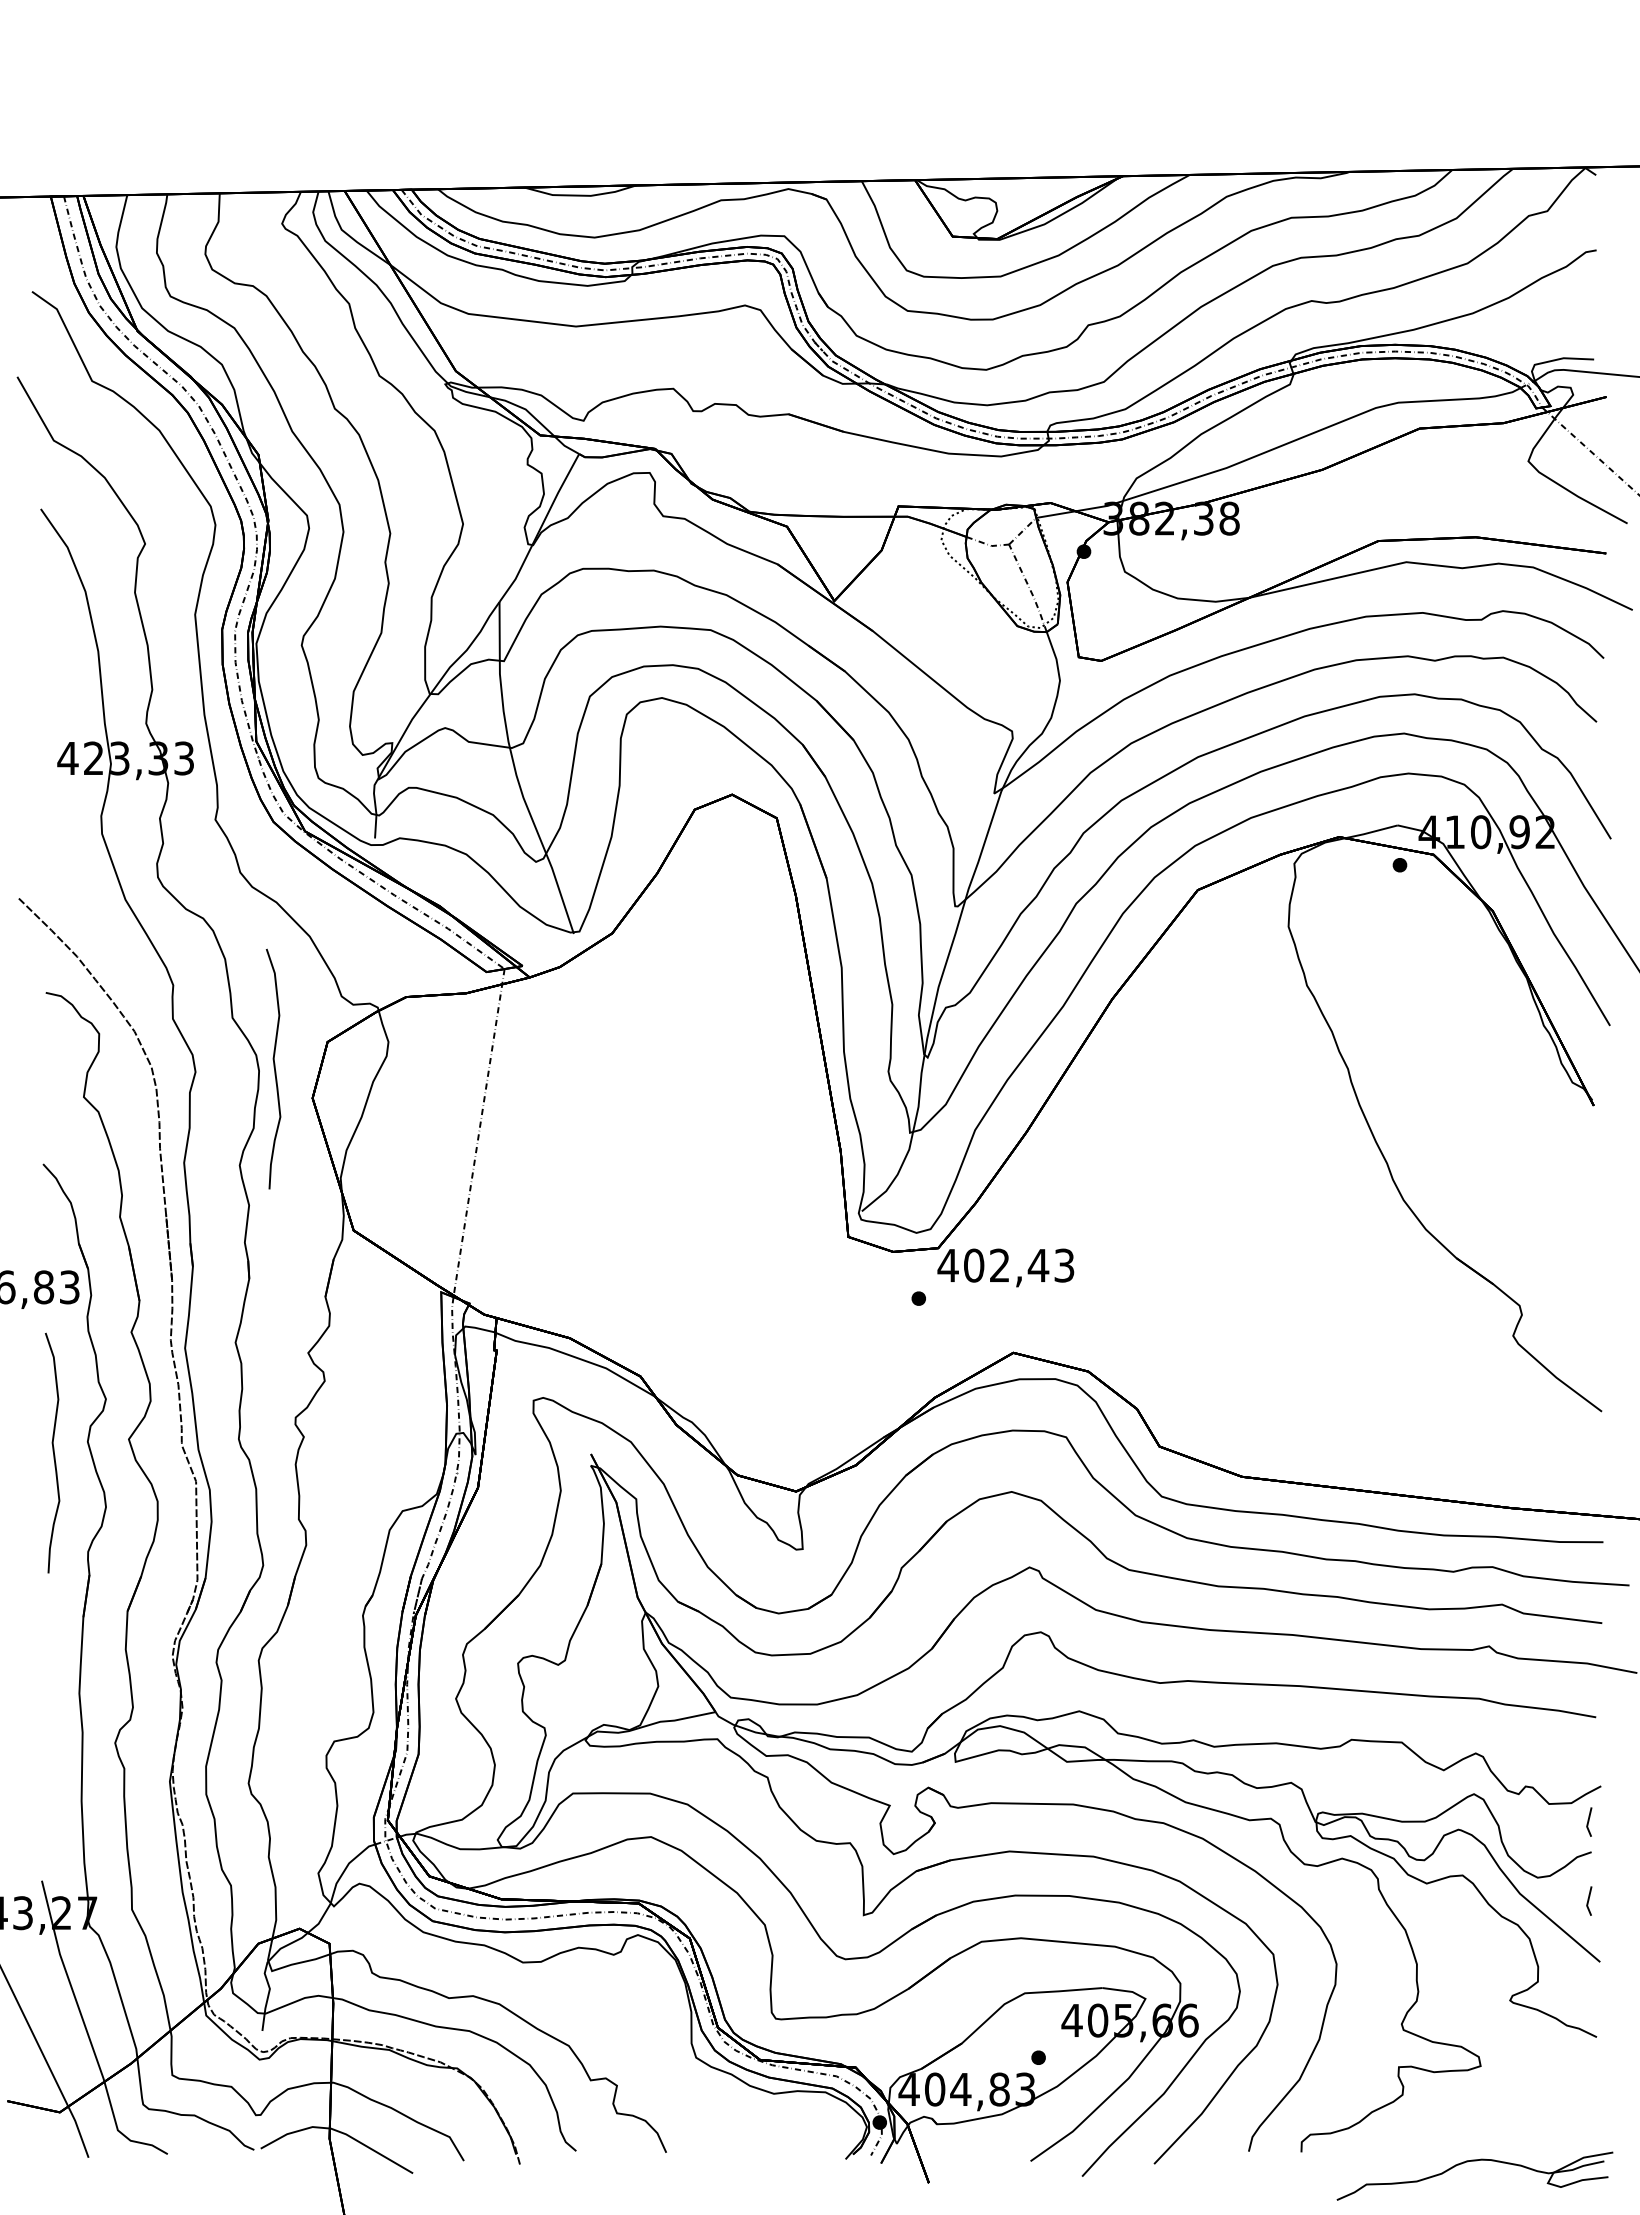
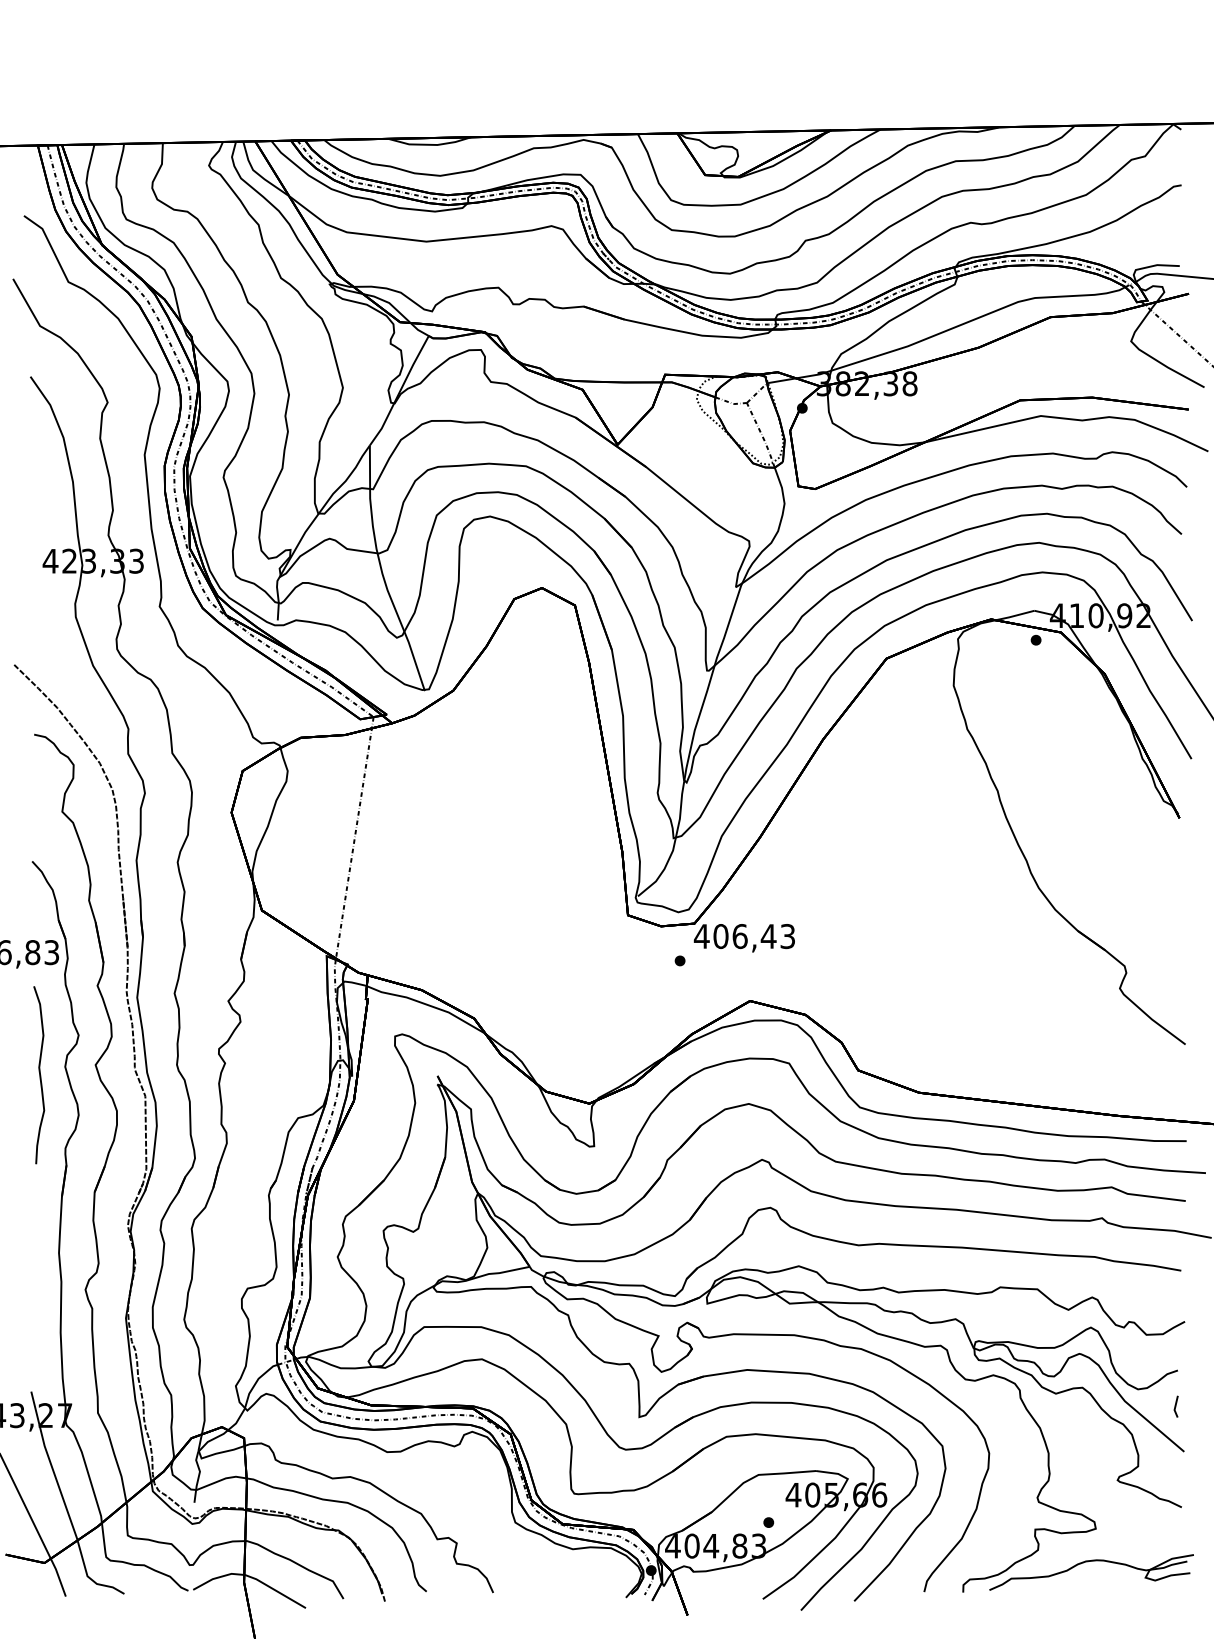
curve: (273, 1067) -> (202, 789), removed
text: (1000, 1265) -> (740, 936), 402,43 -> 406,43
line: (1589, 1821) -> (1176, 1347), removed
part: (1474, 2161) -> (1091, 1561), moved

